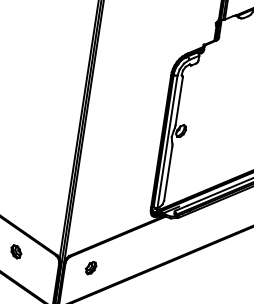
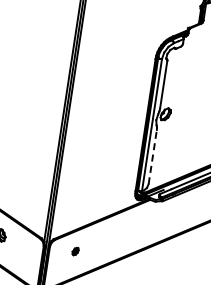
line: (168, 173) -> (153, 156), solid -> dashed
part: (90, 268) -> (75, 251), size x0.6

